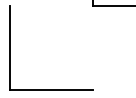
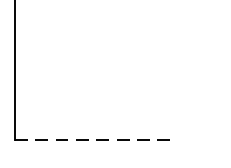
line: (51, 89) -> (92, 139), solid -> dashed

